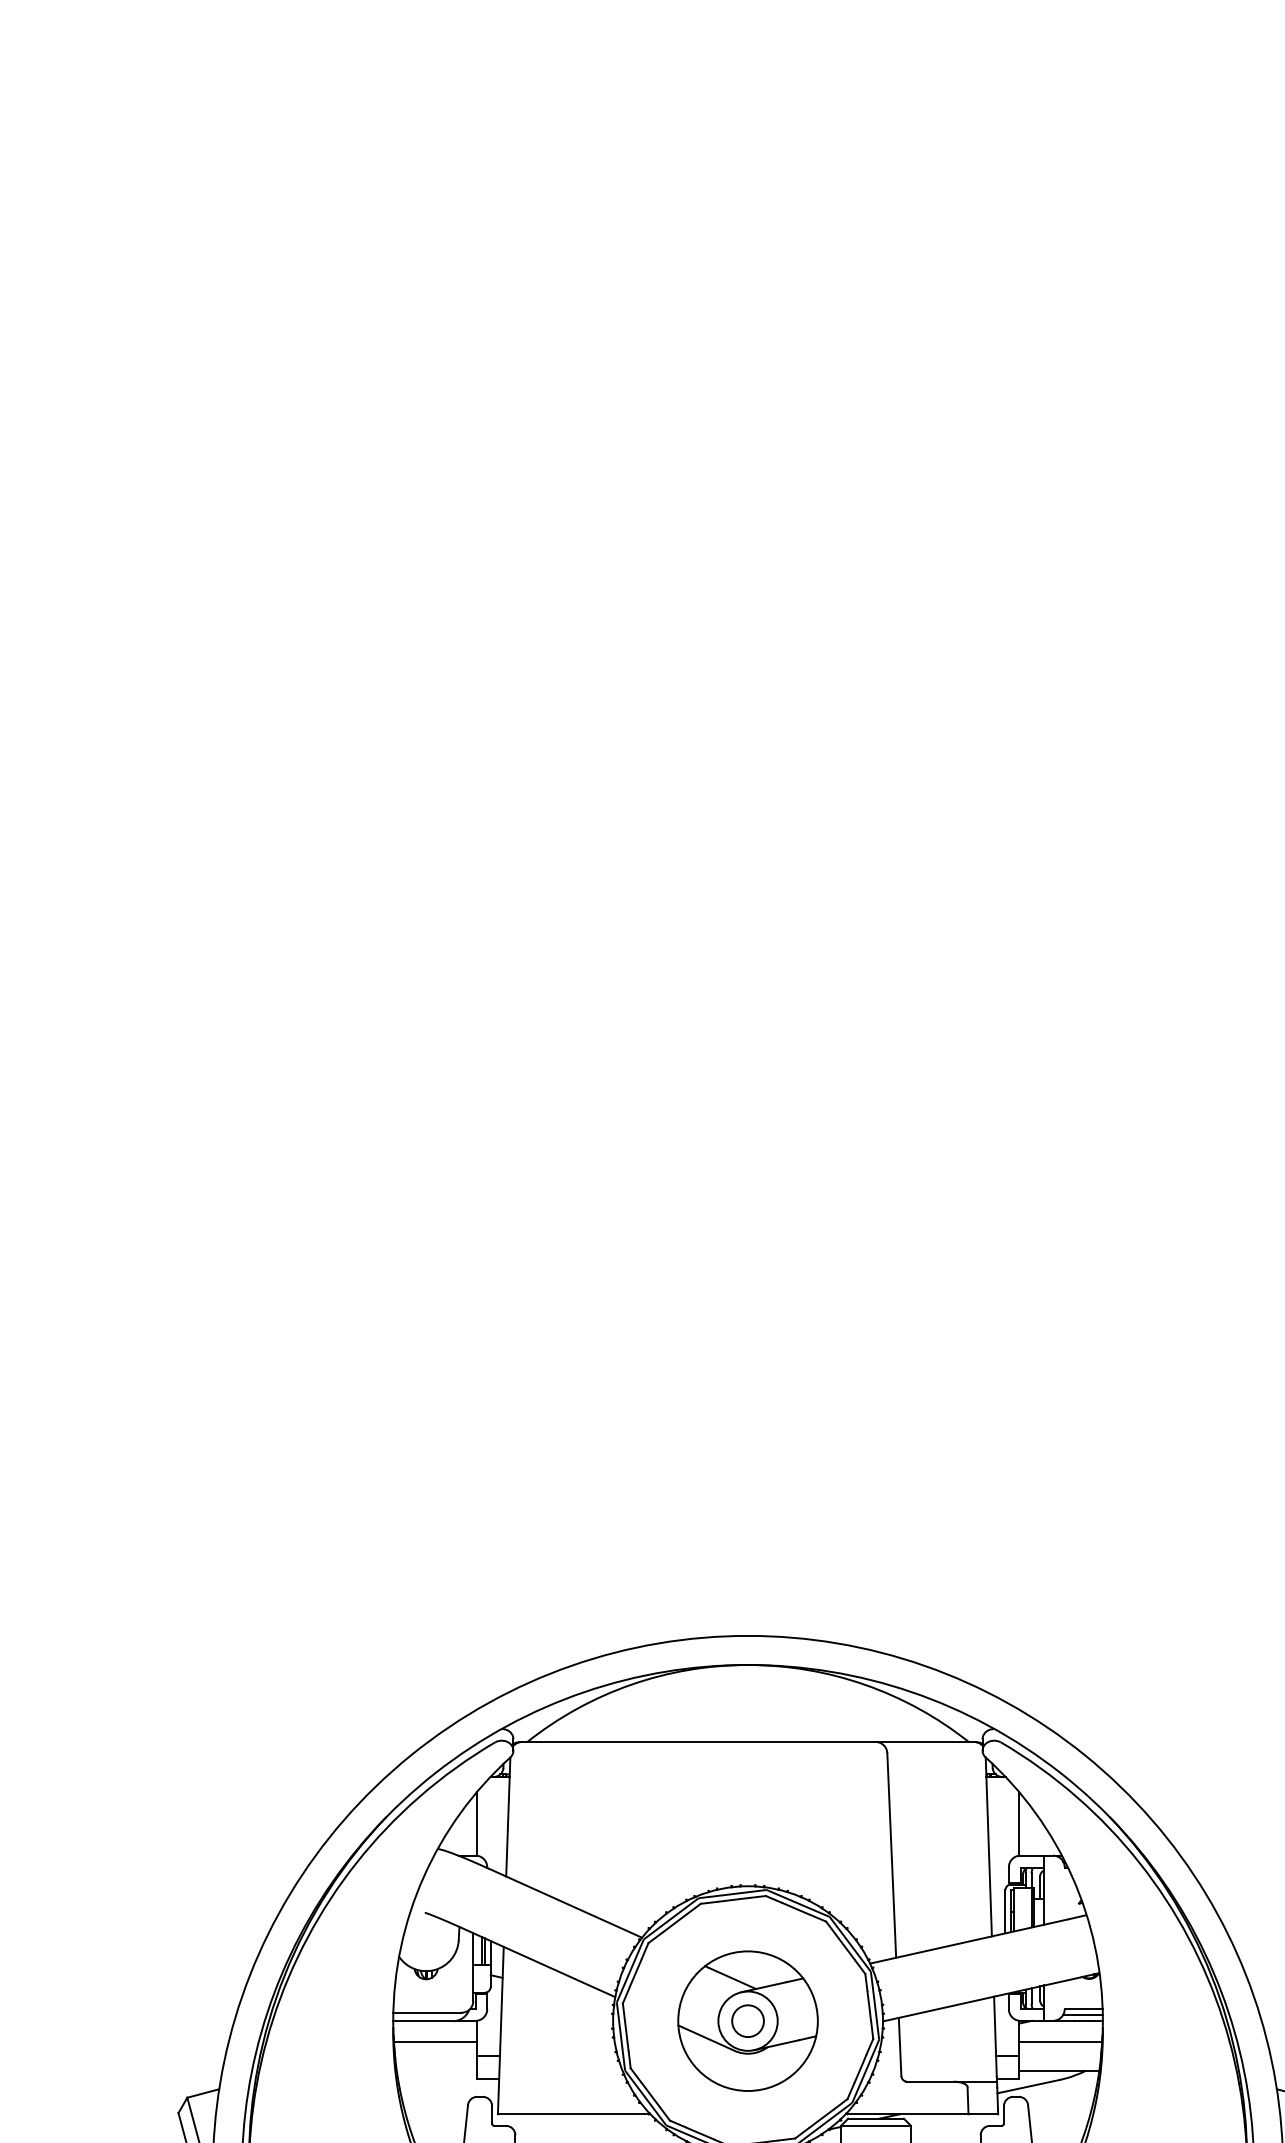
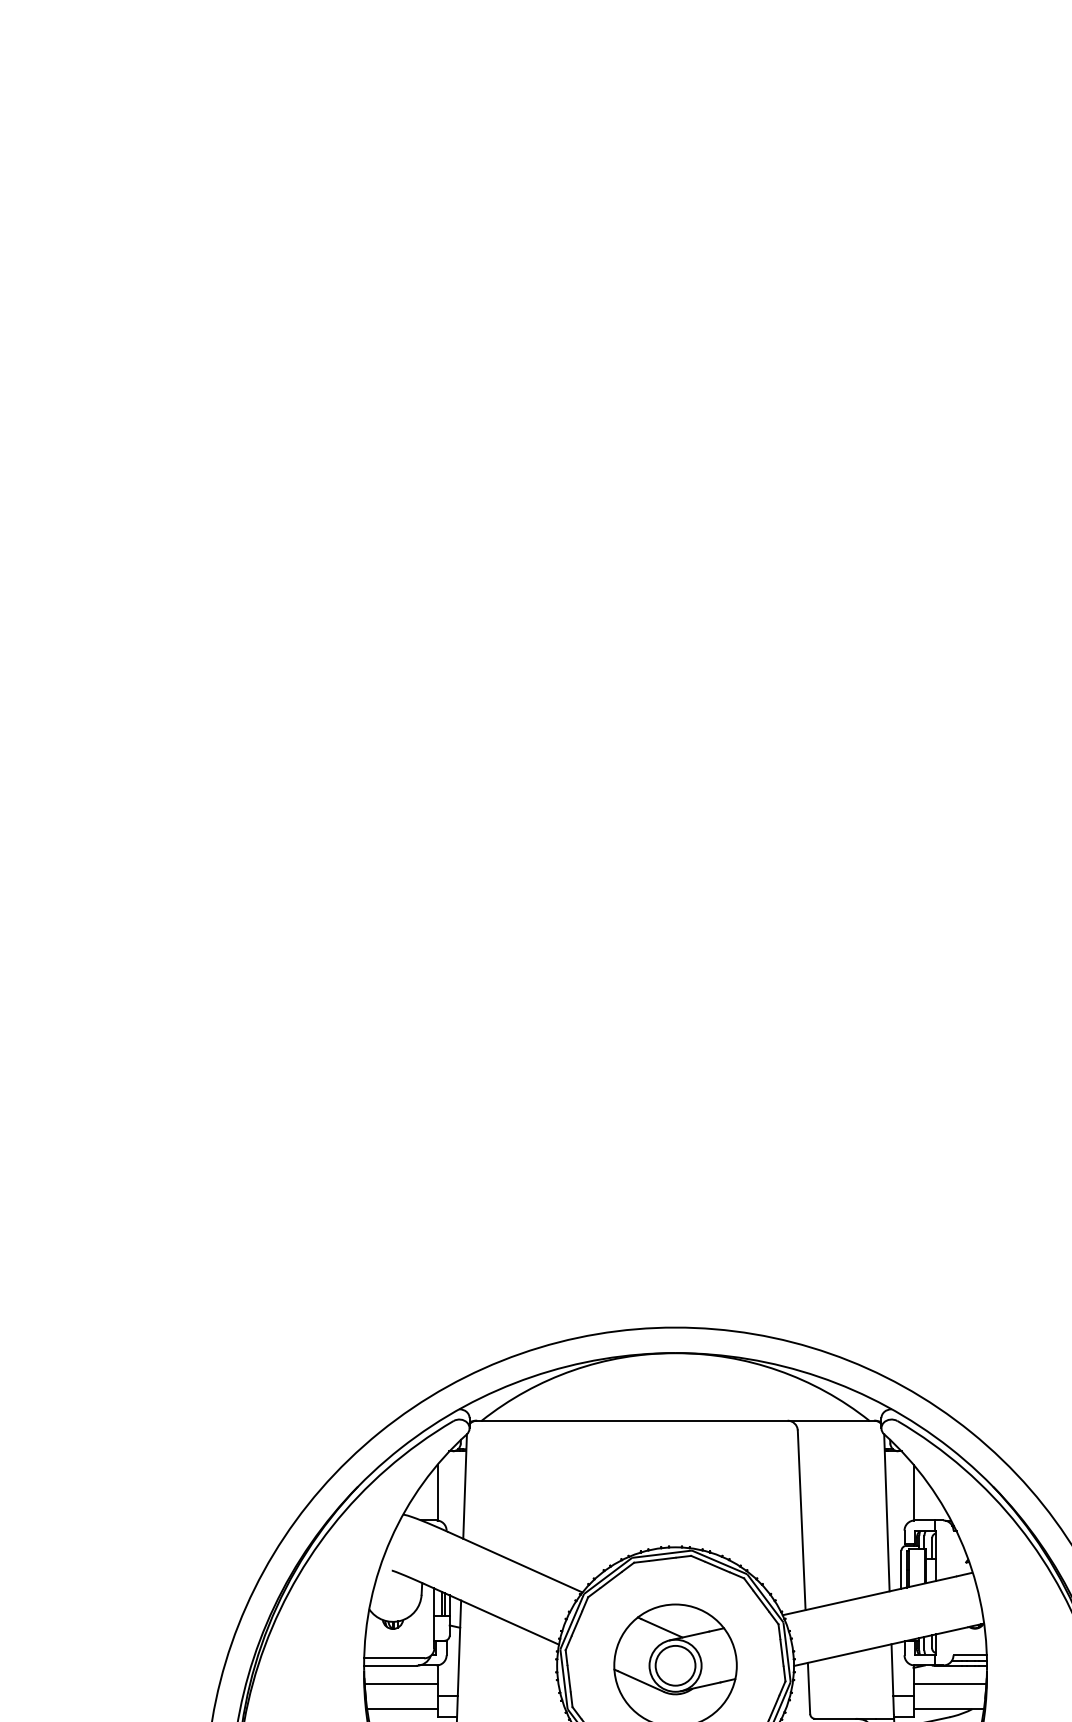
circle: (747, 2020) -> (675, 1665), size x1.43
line: (436, 2070) -> (402, 1709), added

